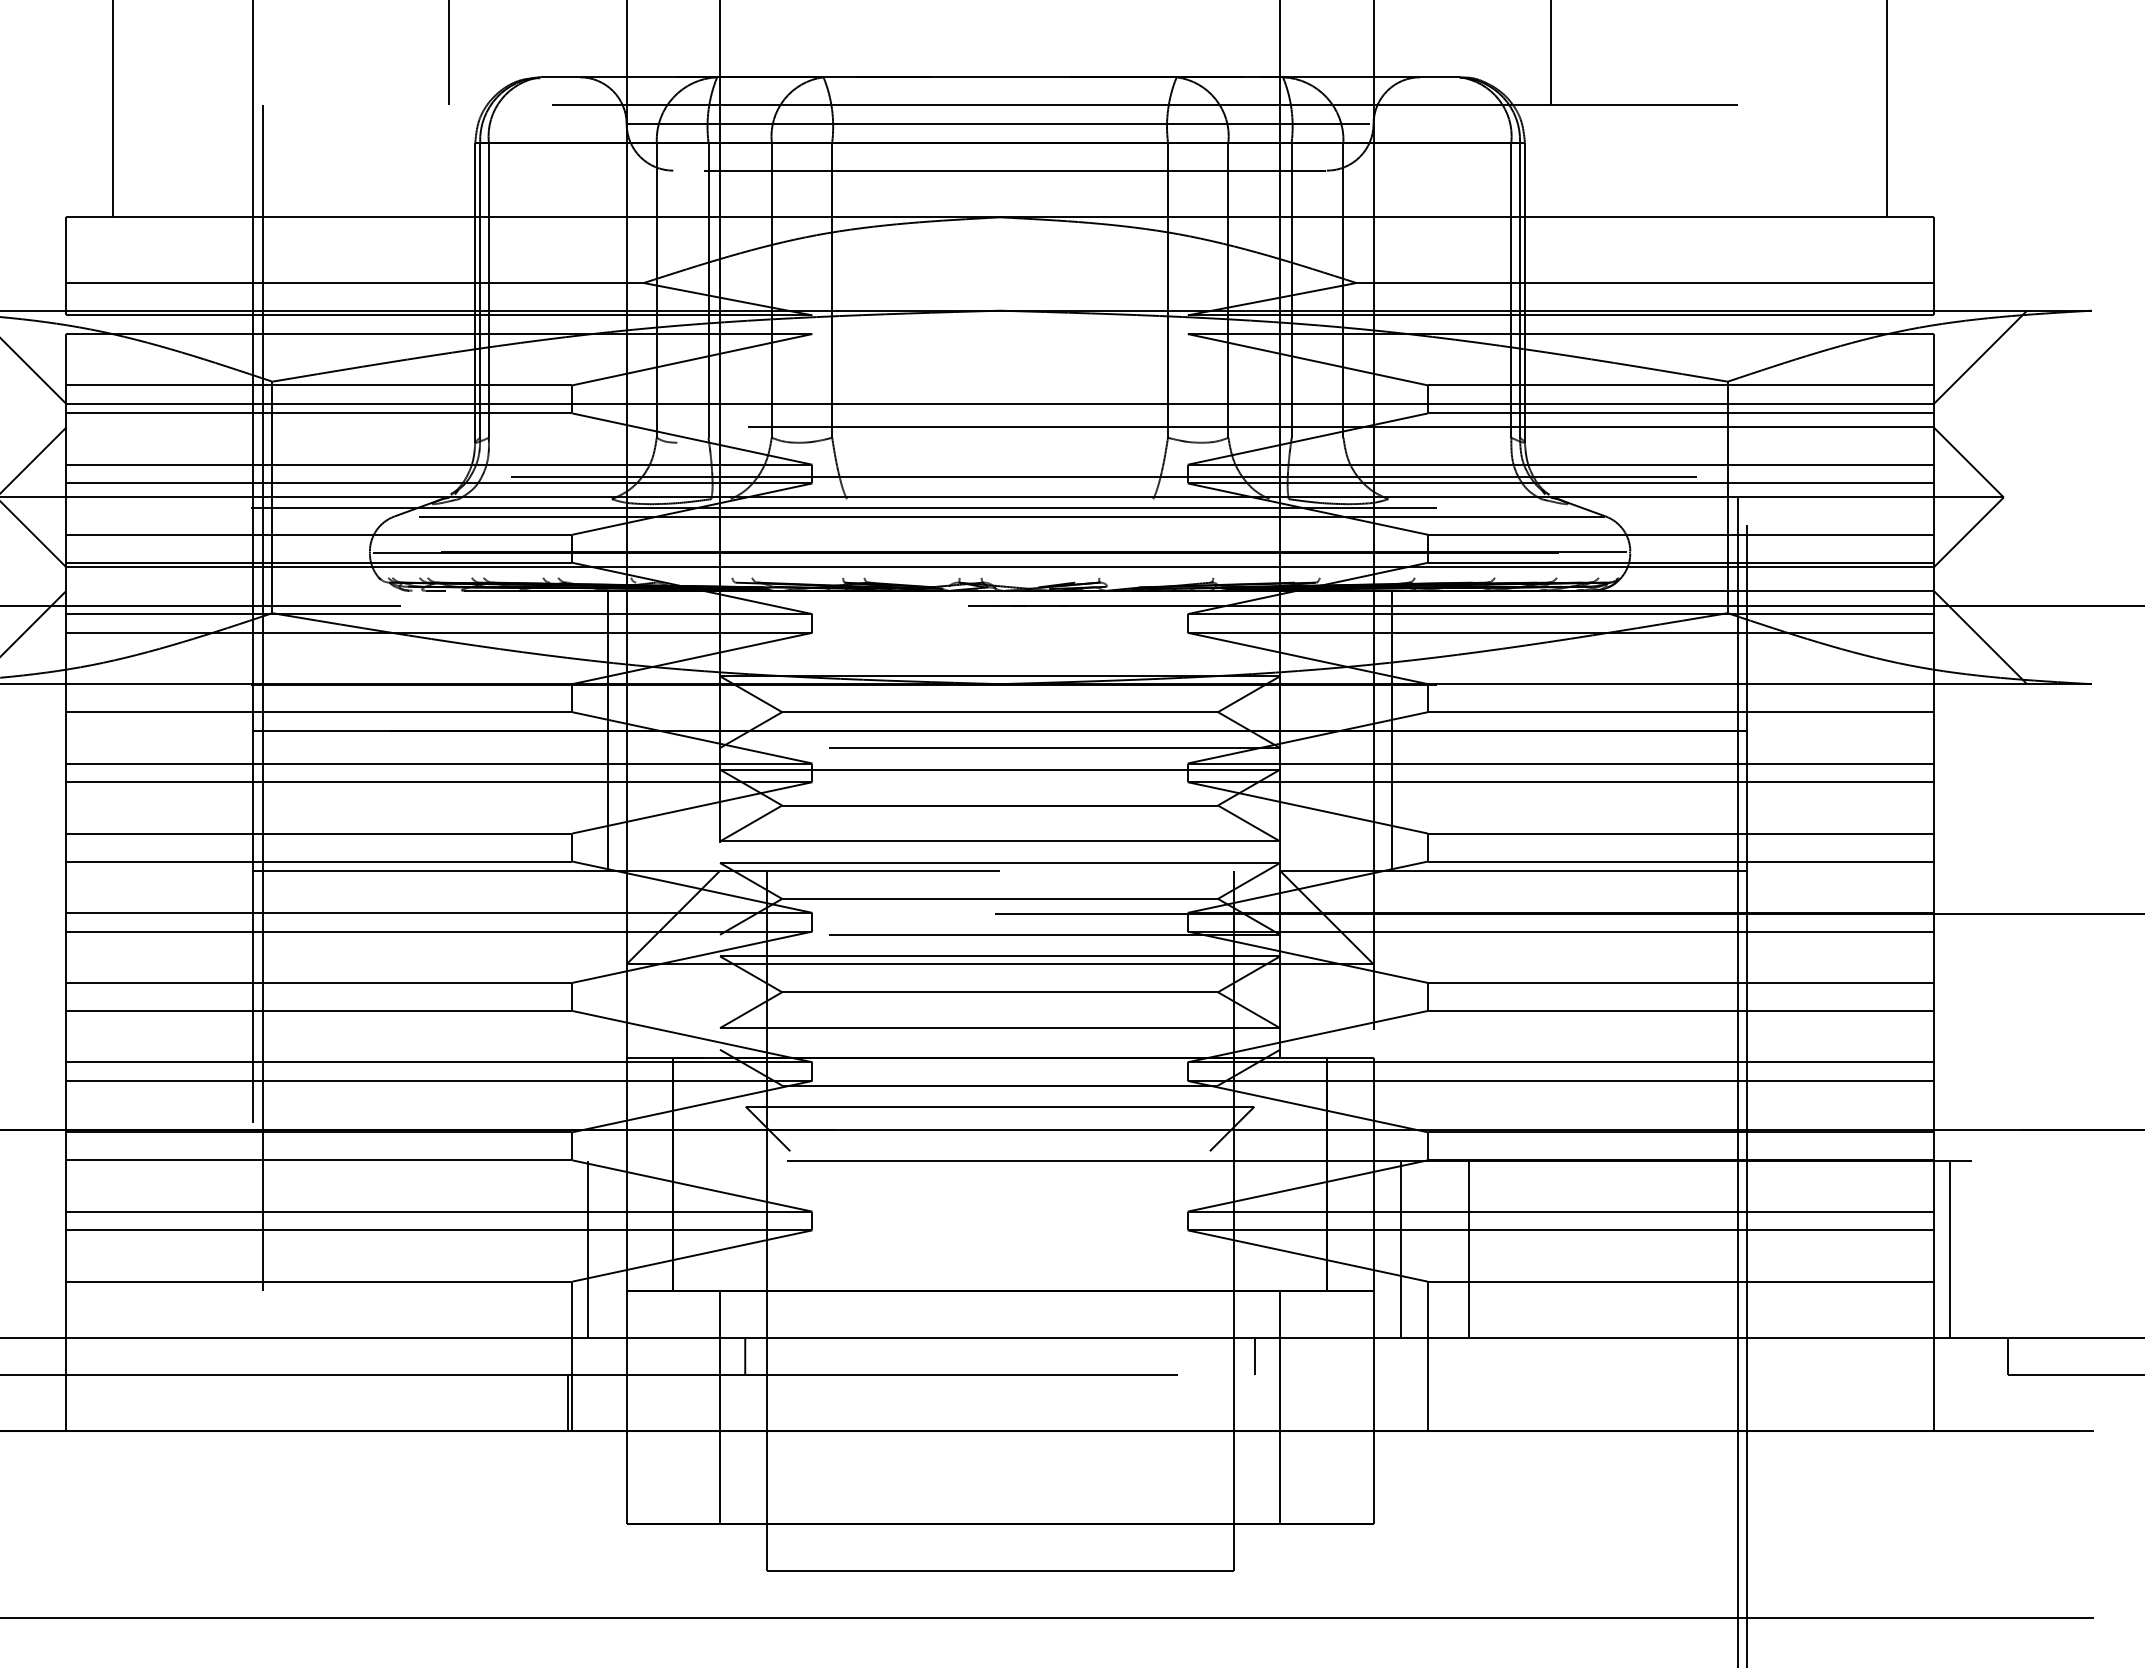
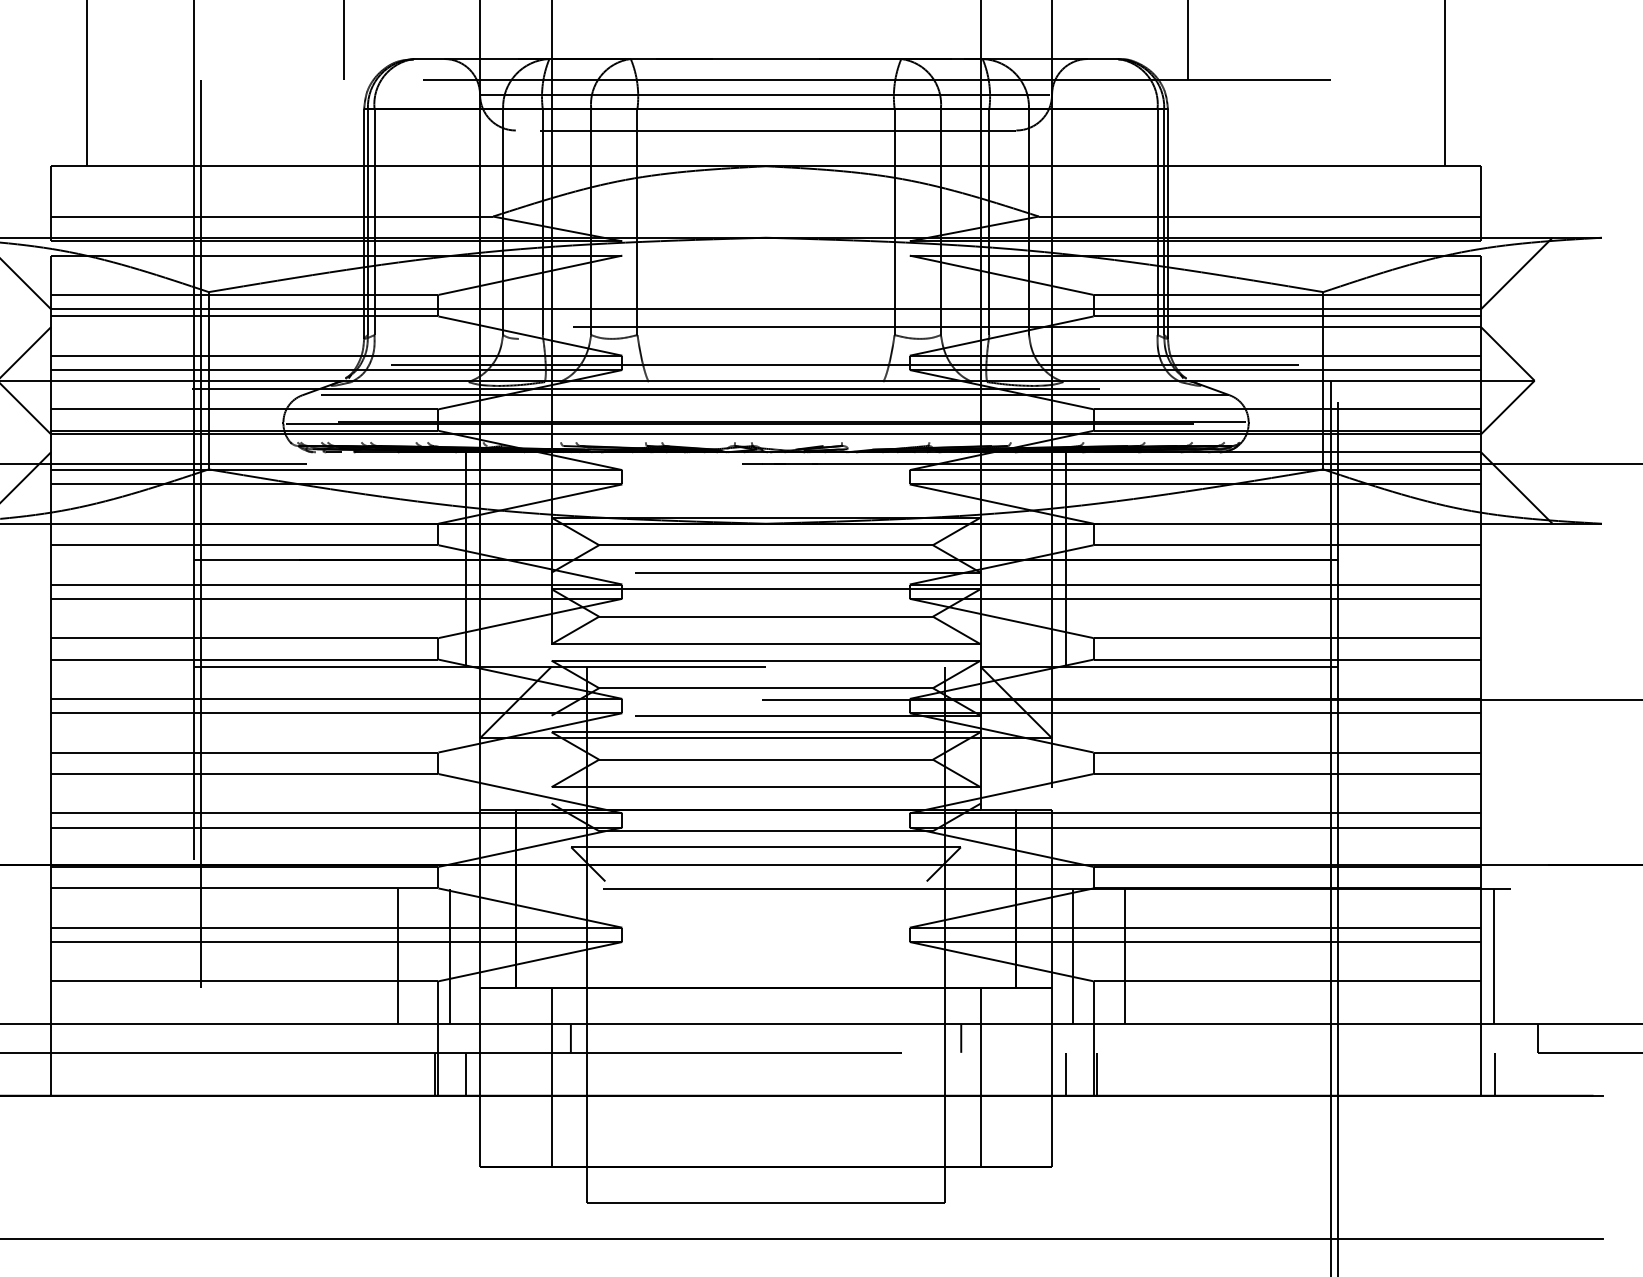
line: (519, 1248) -> (398, 955), added
line: (607, 1403) -> (465, 1074), added
line: (1392, 1403) -> (1066, 1074), added
line: (1432, 1403) -> (1097, 1074), added
line: (1952, 1403) -> (1495, 1074), added

